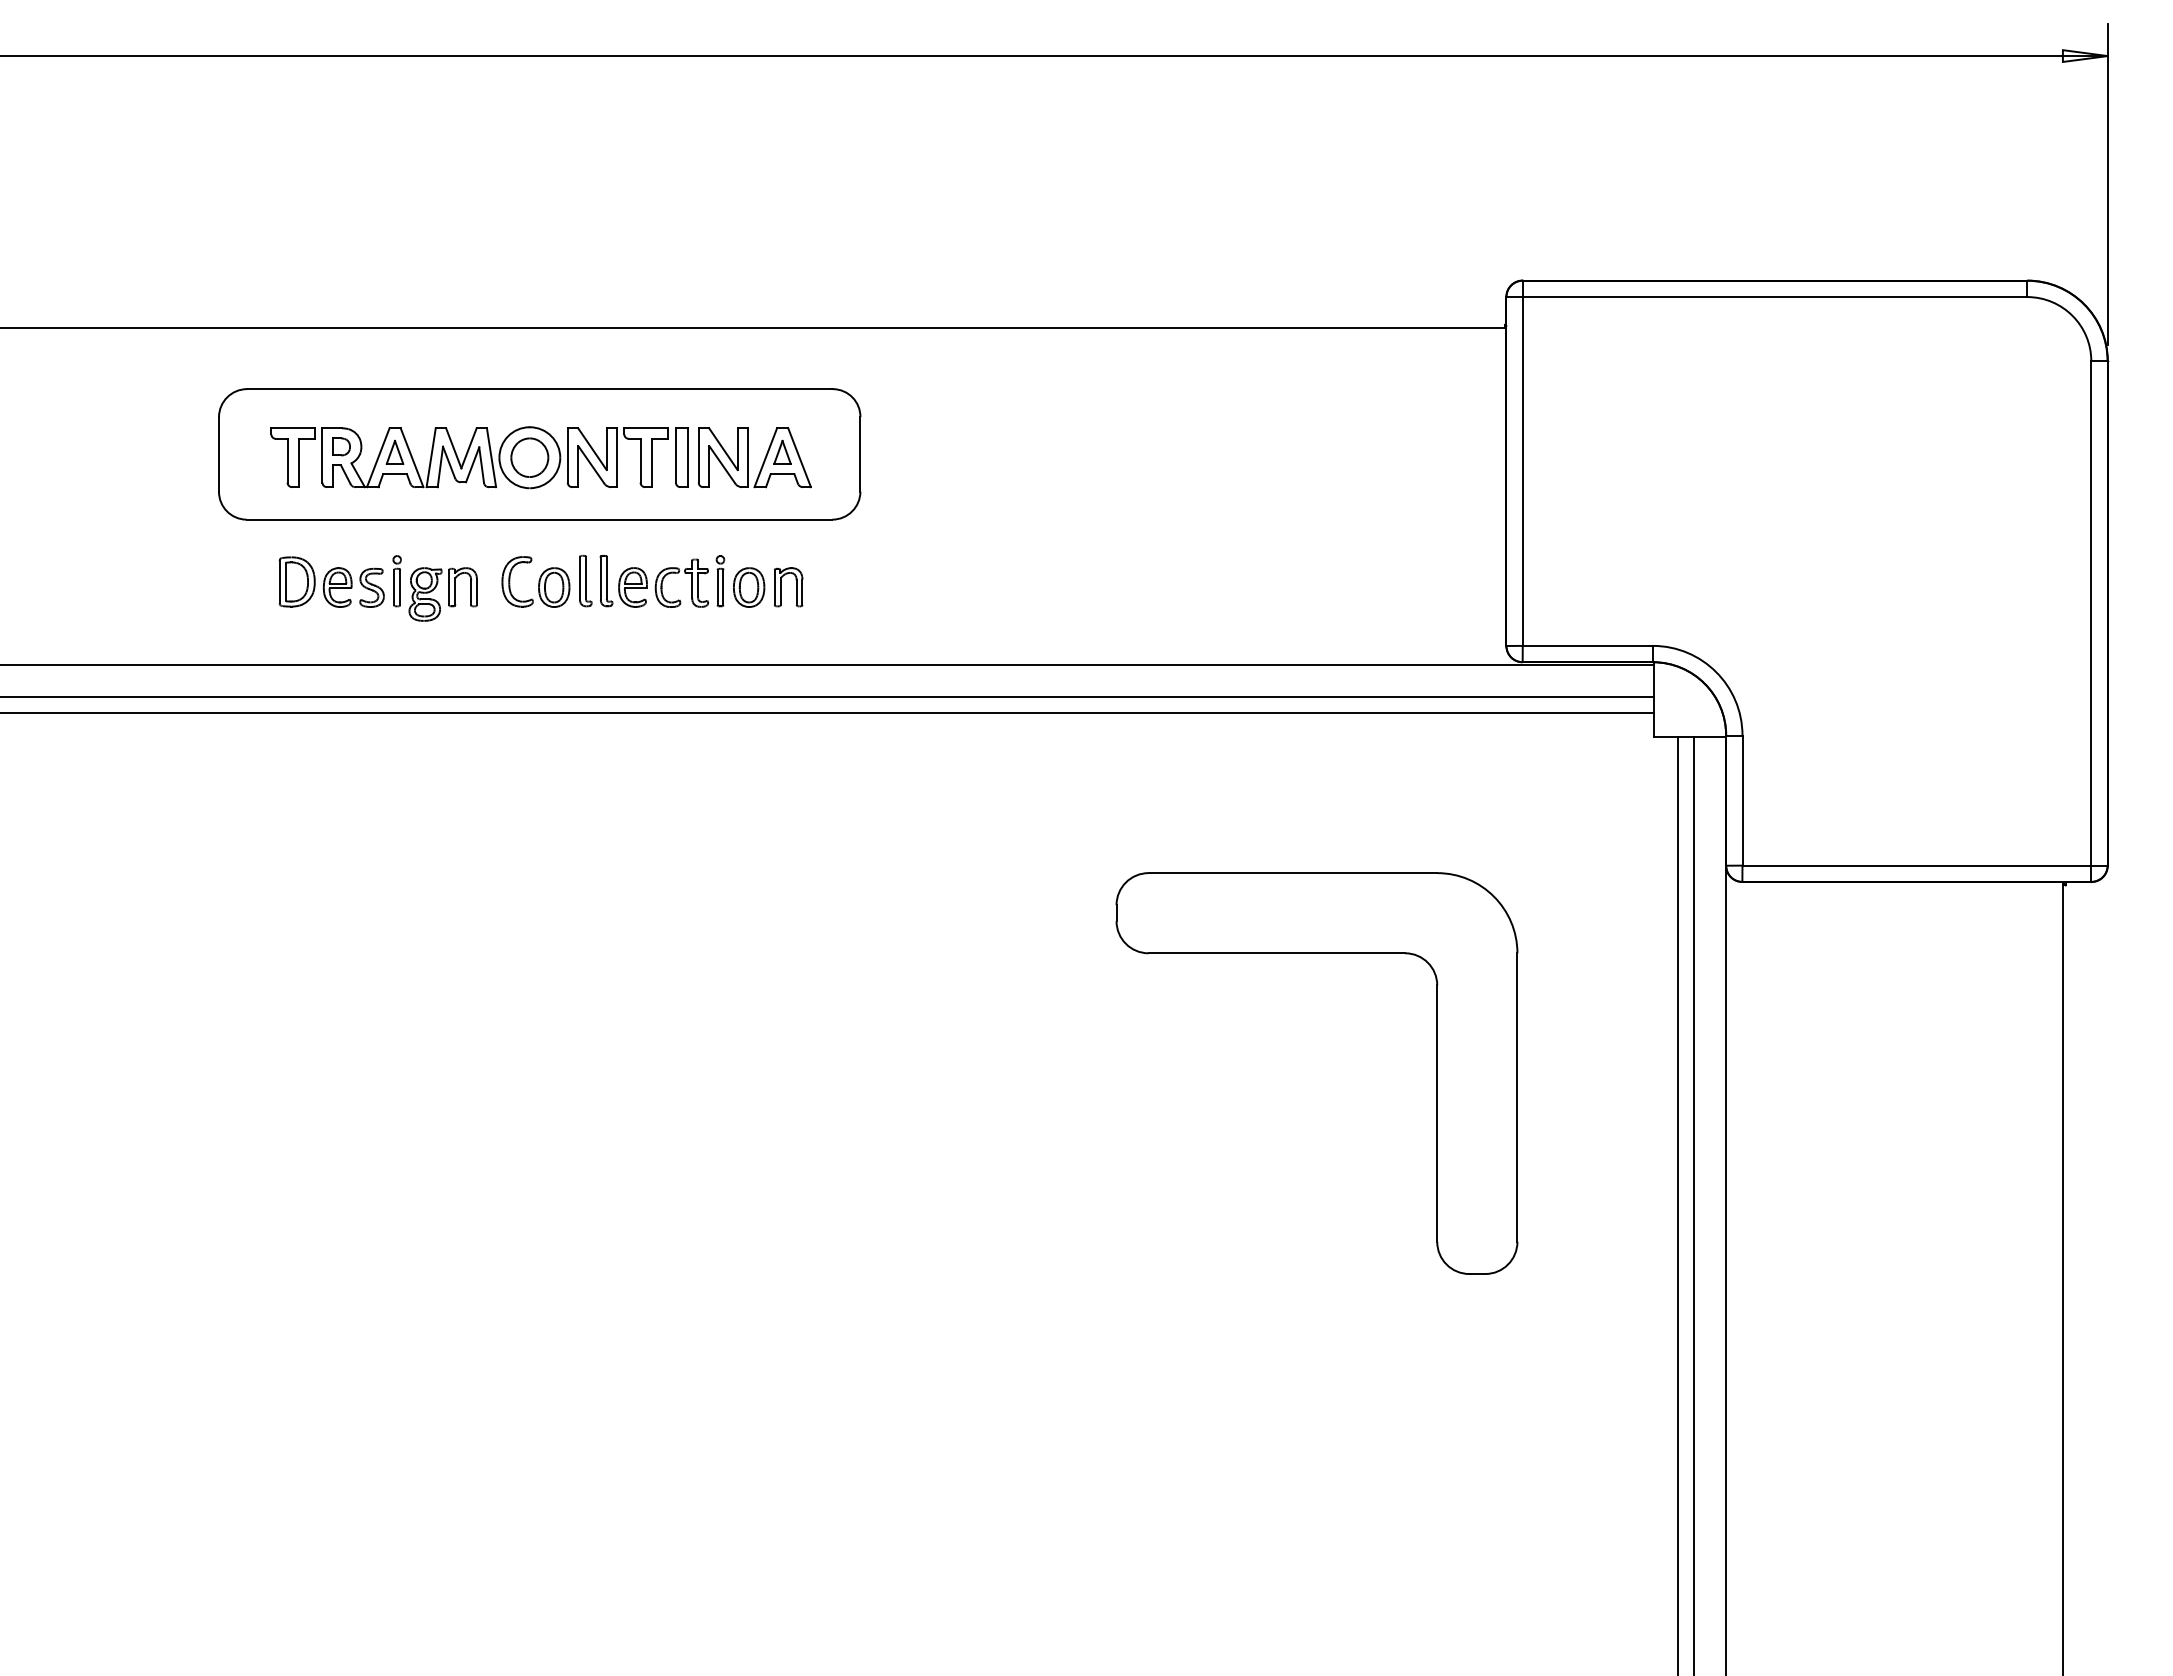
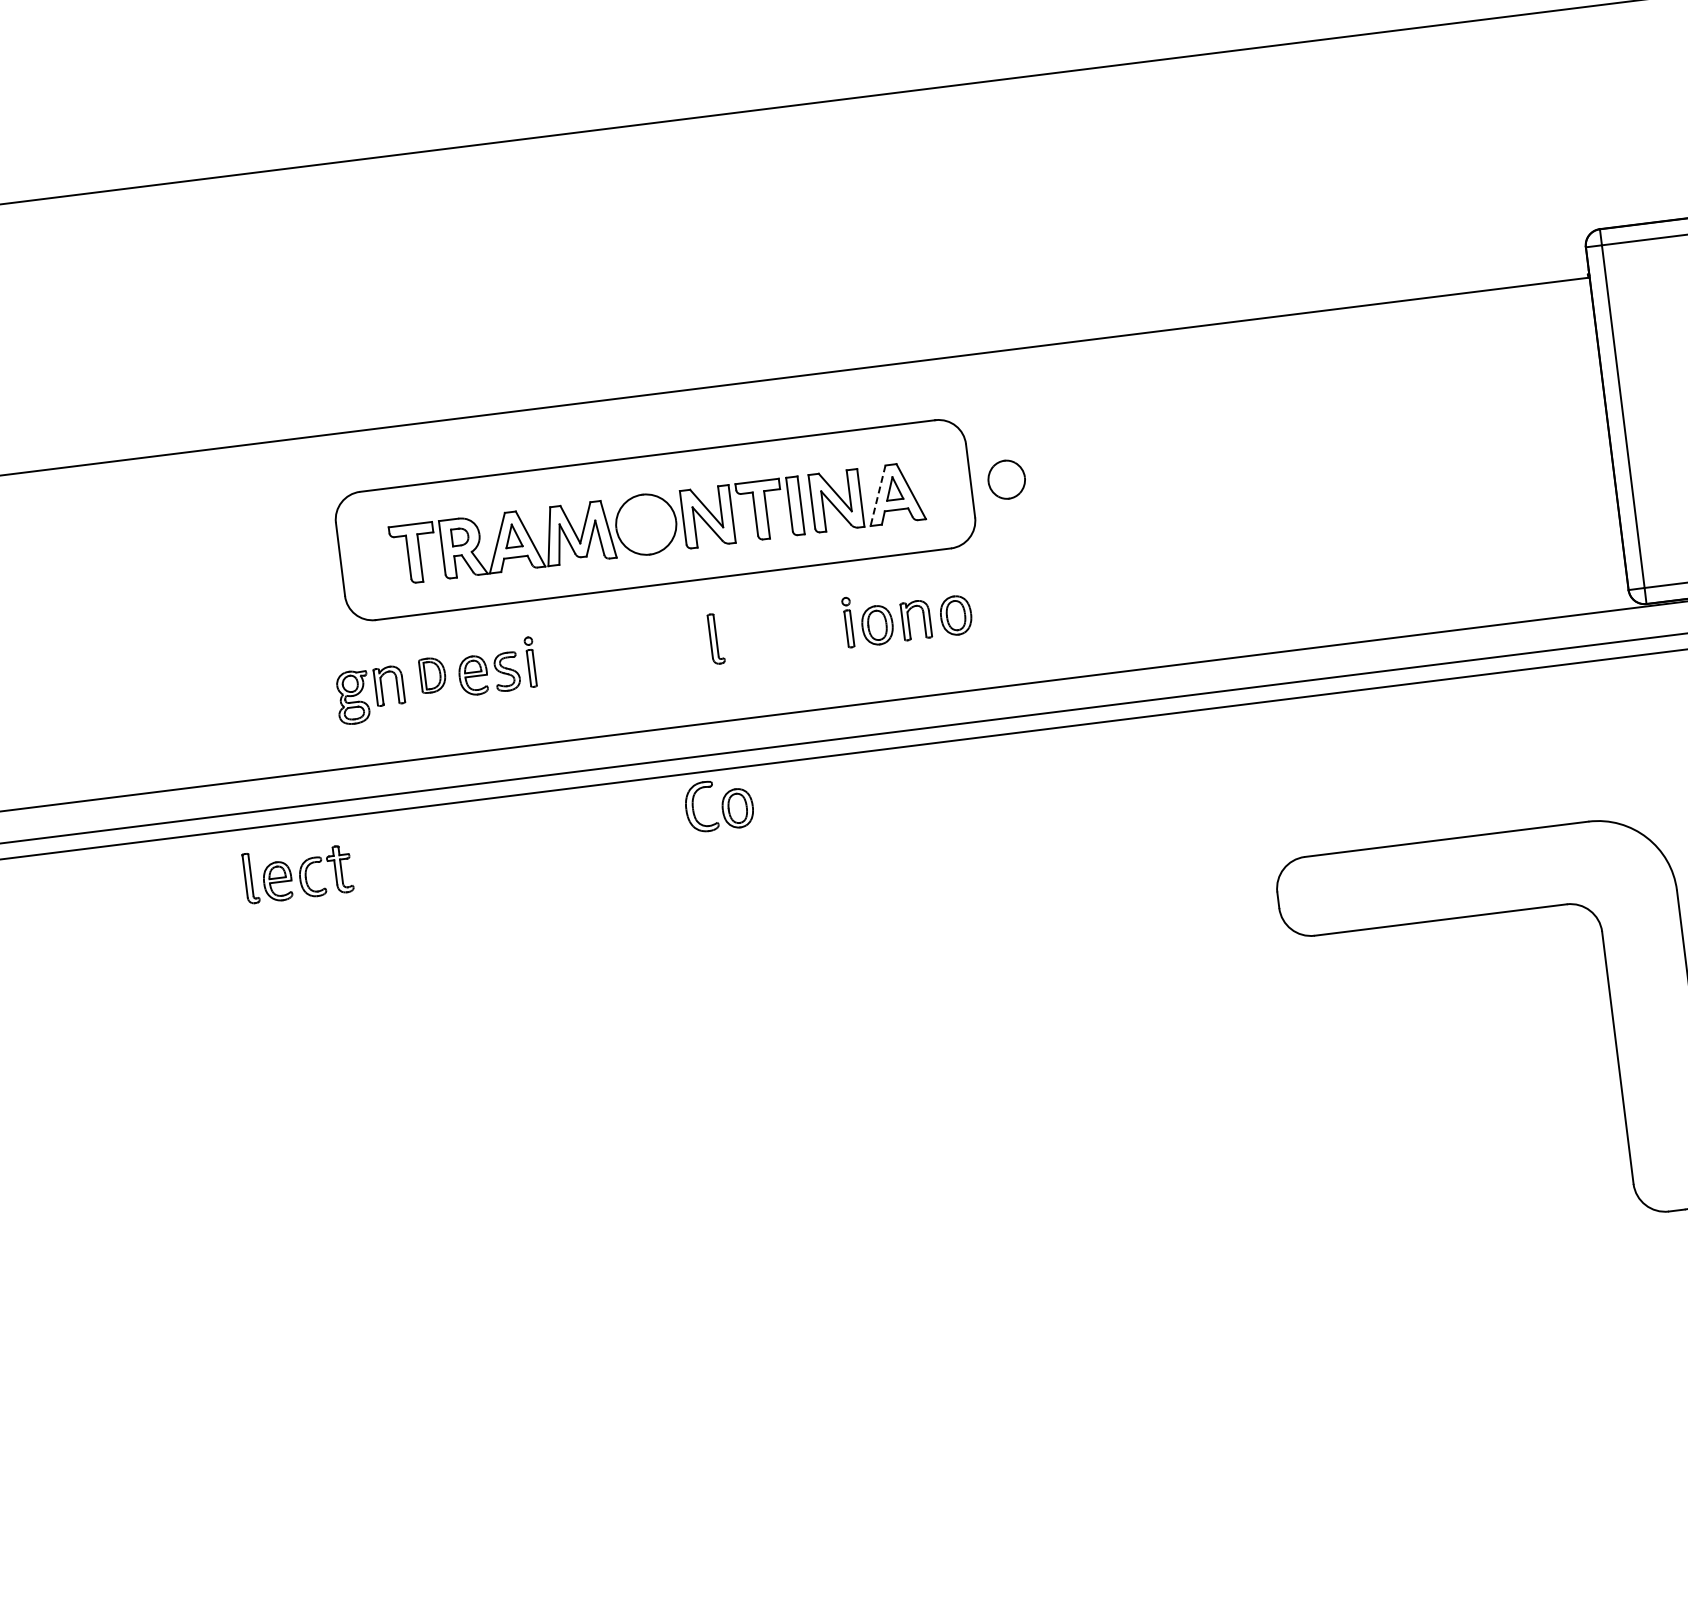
part: (529, 457) -> (1006, 479), moved
line: (765, 457) -> (877, 495), solid -> dashed
part: (296, 581) -> (432, 674), size x0.7
part: (535, 581) -> (718, 804), moved
part: (653, 581) -> (297, 873), moved
part: (829, 587) -> (956, 615), added
part: (442, 594) -> (369, 695), moved

